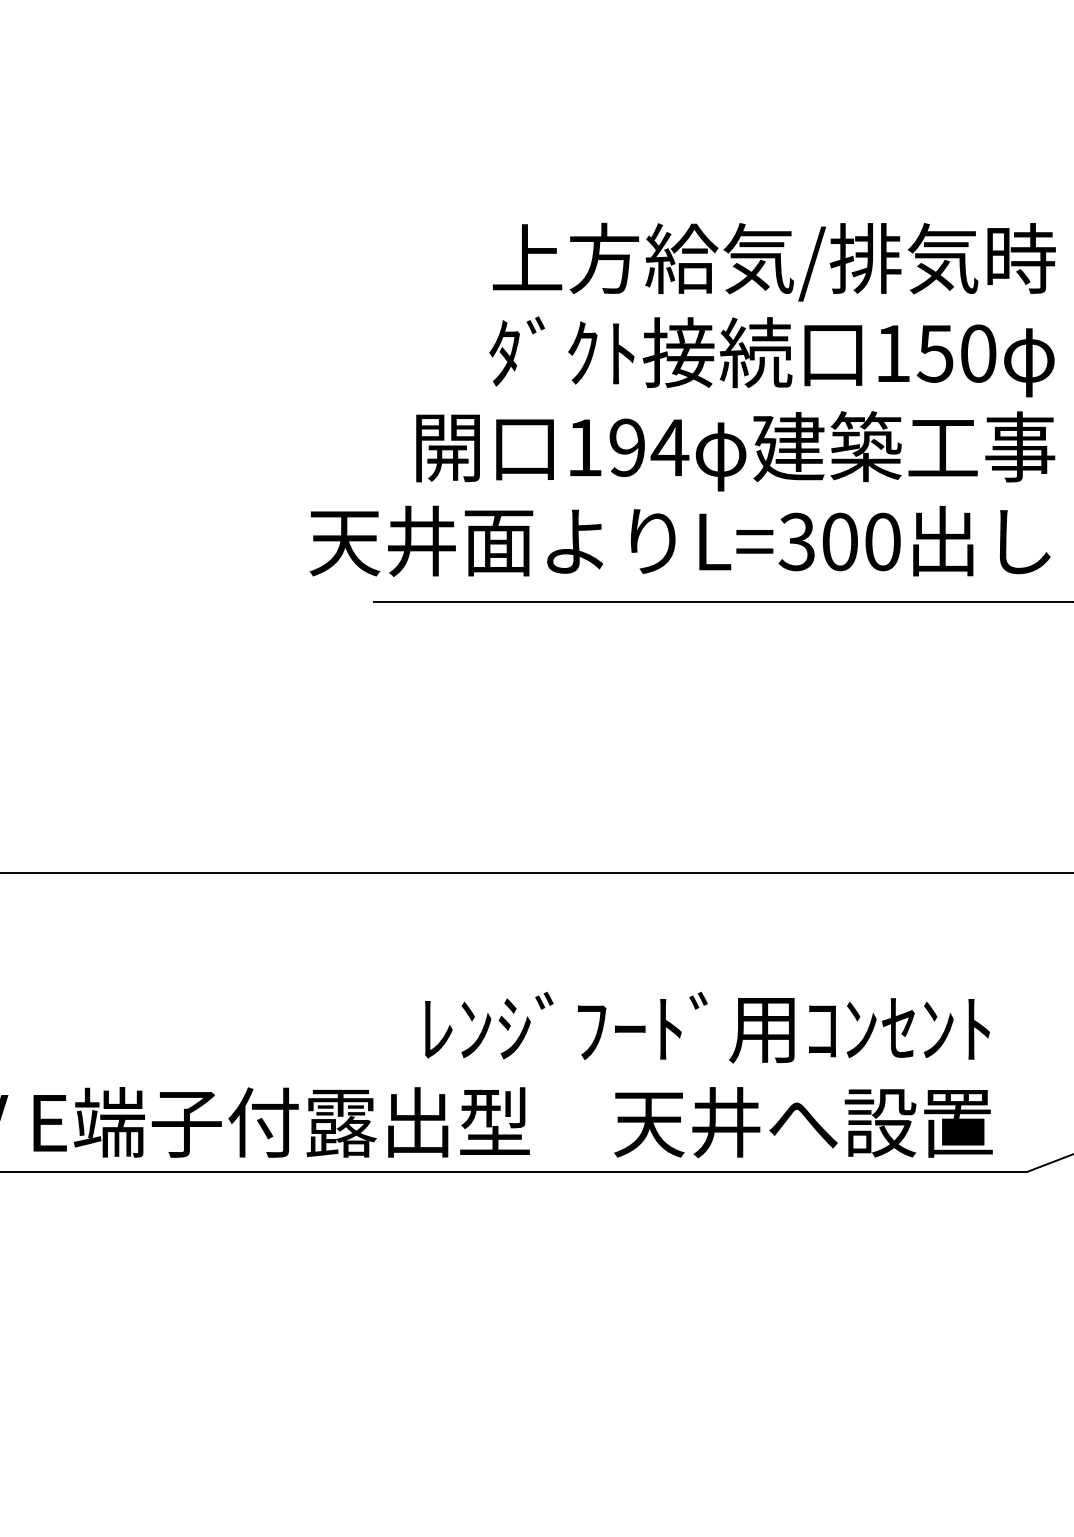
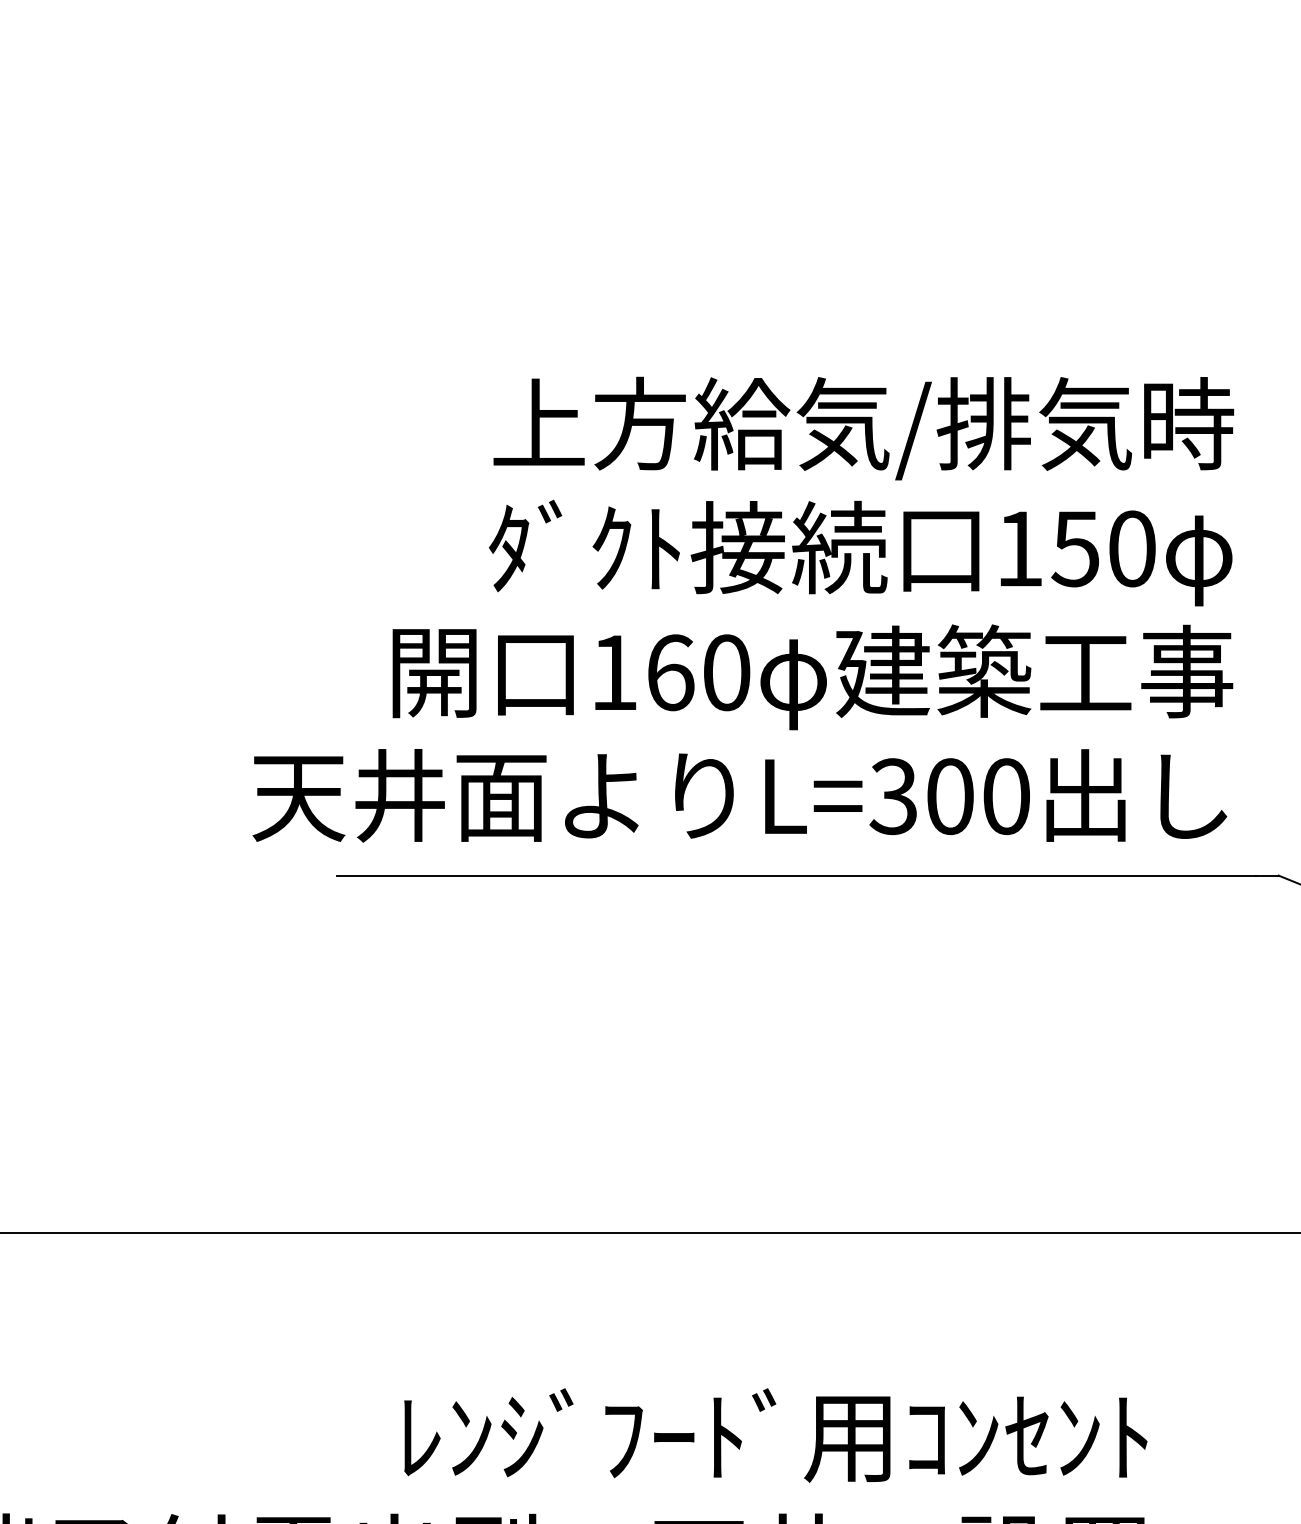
text: (649, 447) -> (699, 672), 194 -> 160

